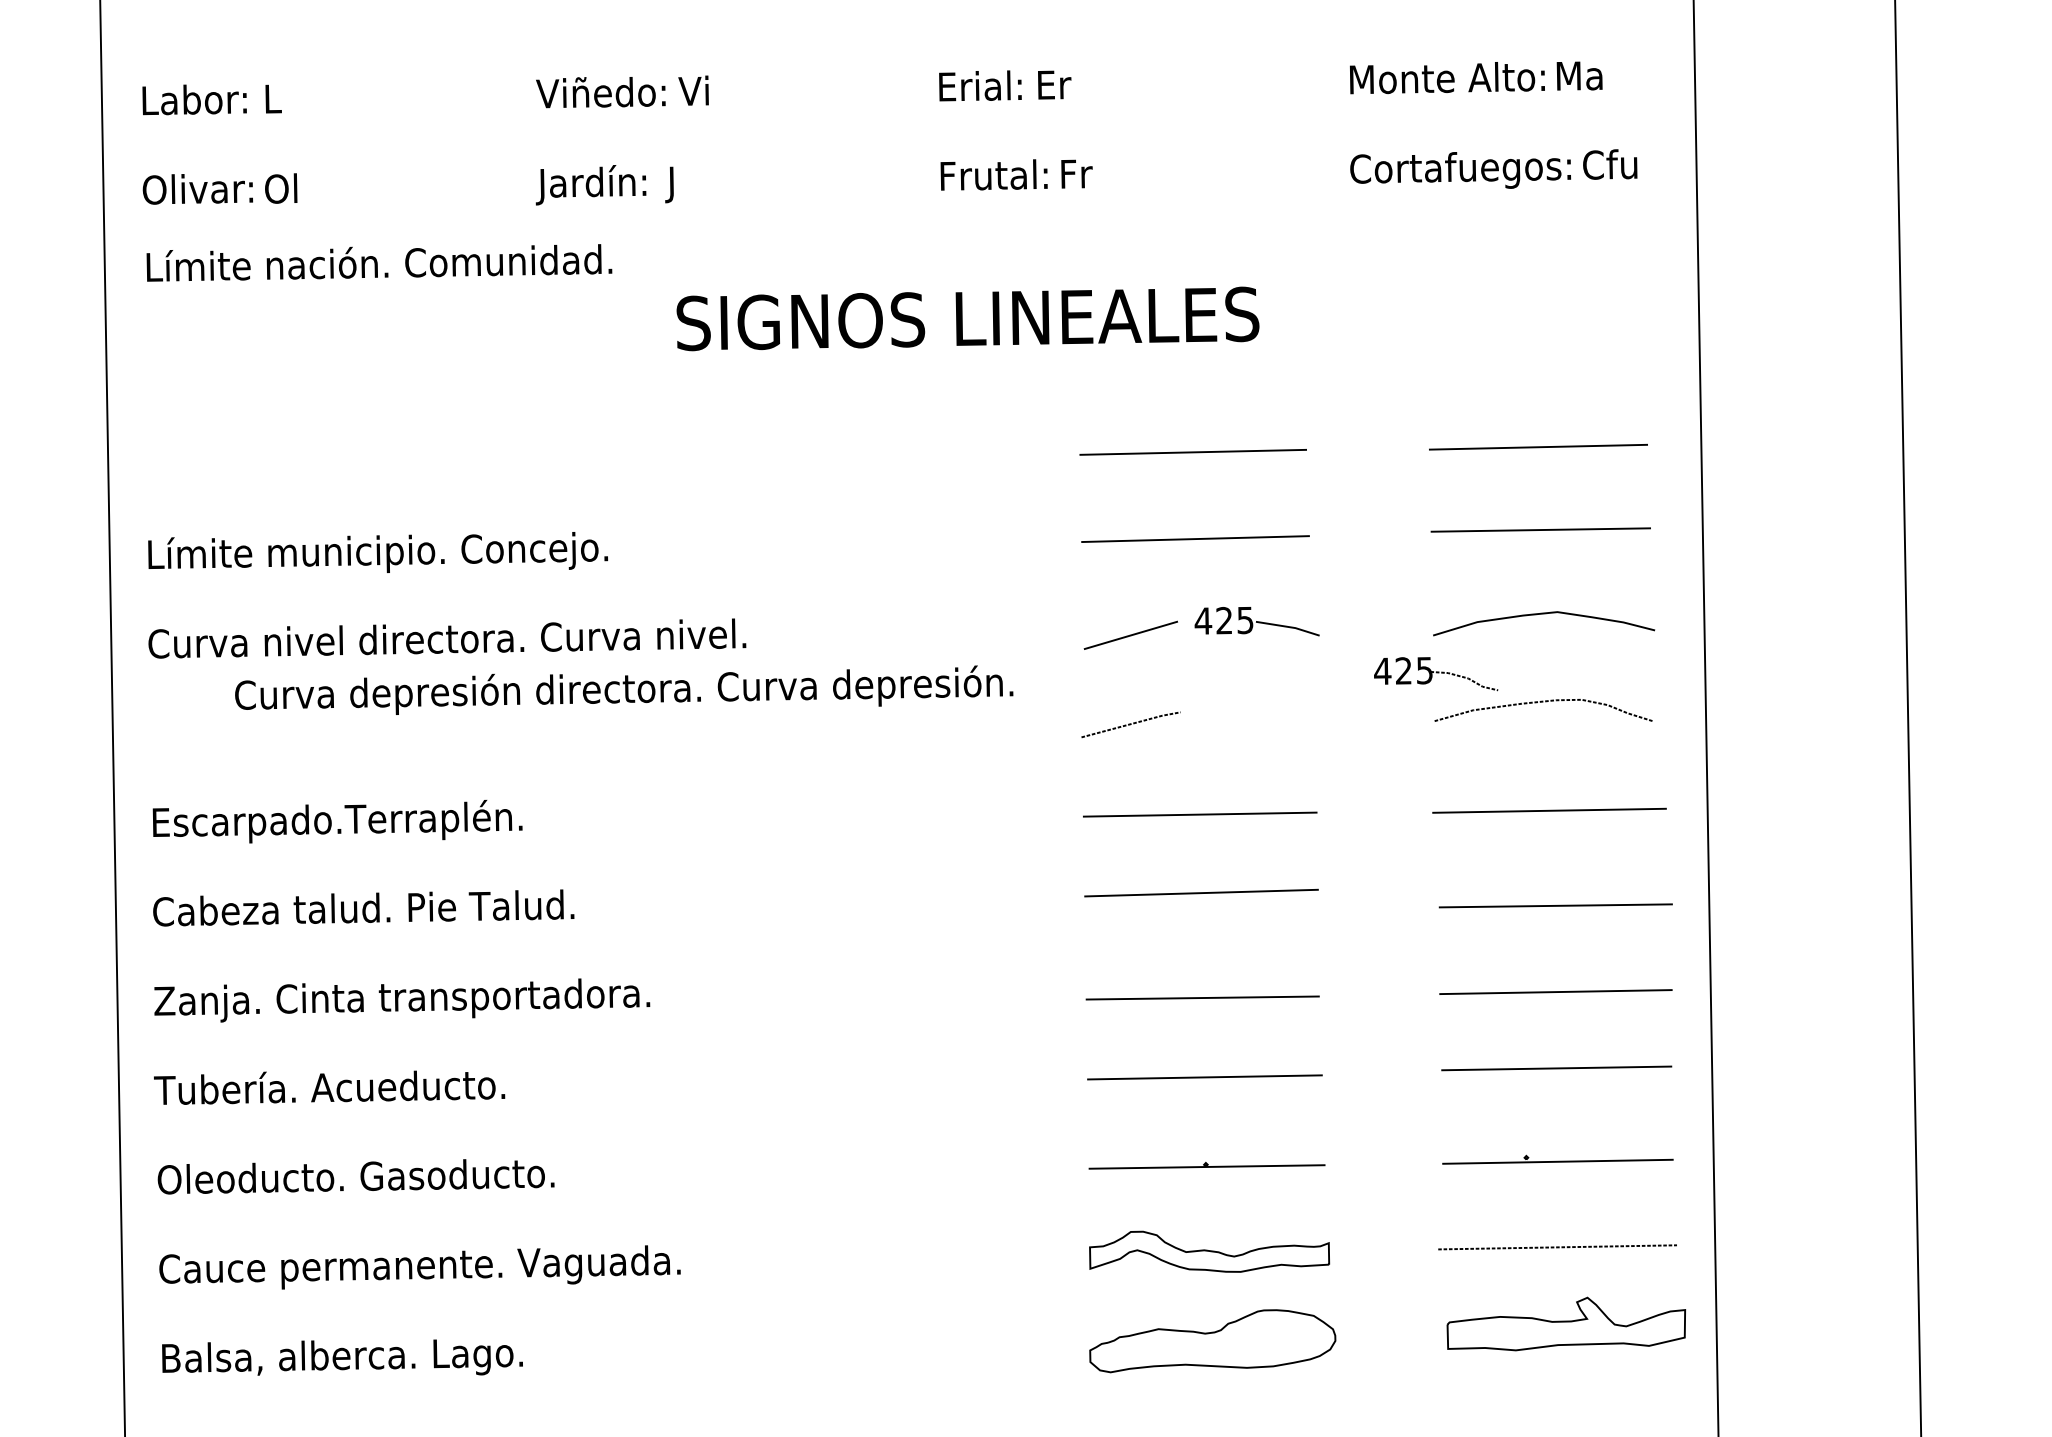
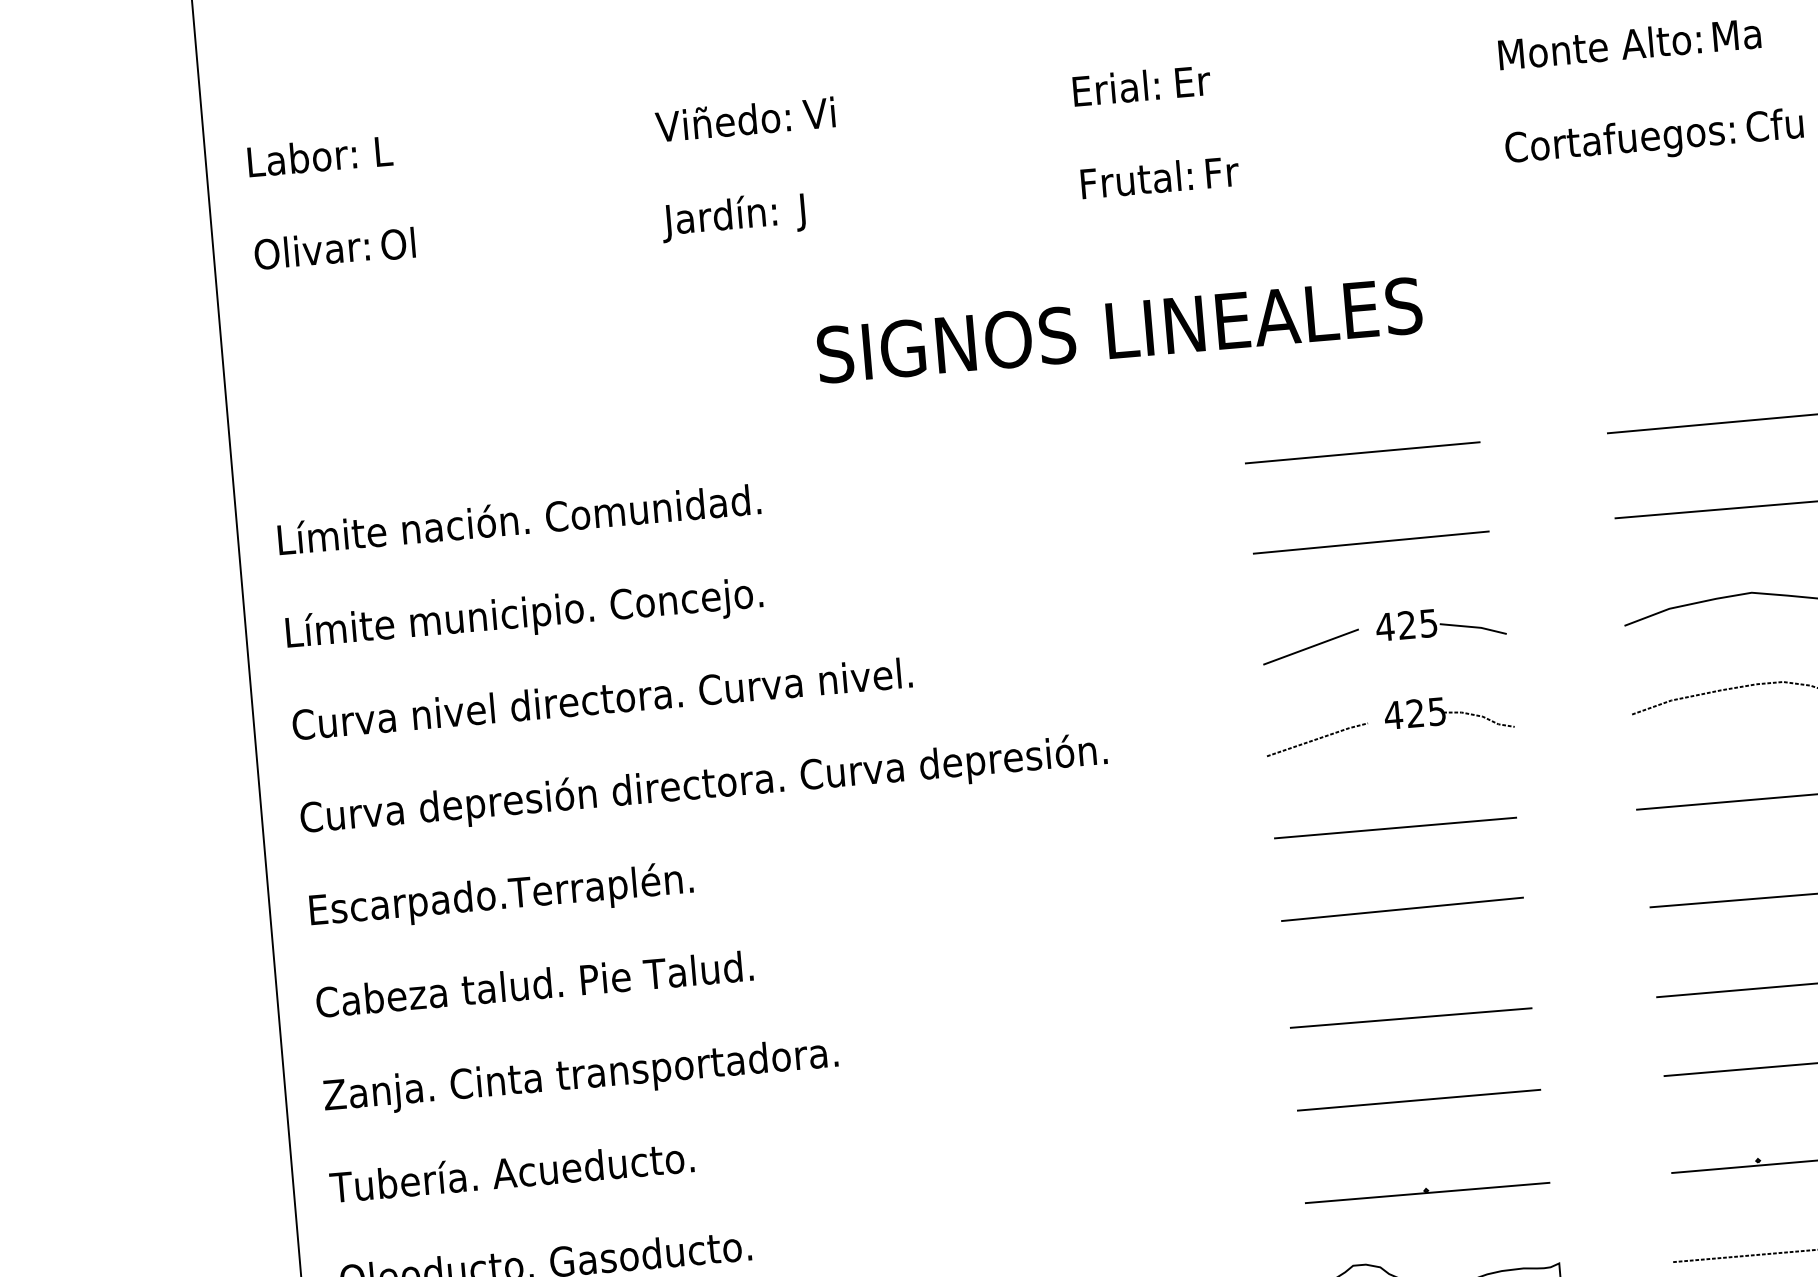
text: (379, 262) -> (519, 518), moved
part: (1436, 674) -> (1449, 714), moved
text: (624, 689) -> (704, 784), moved

